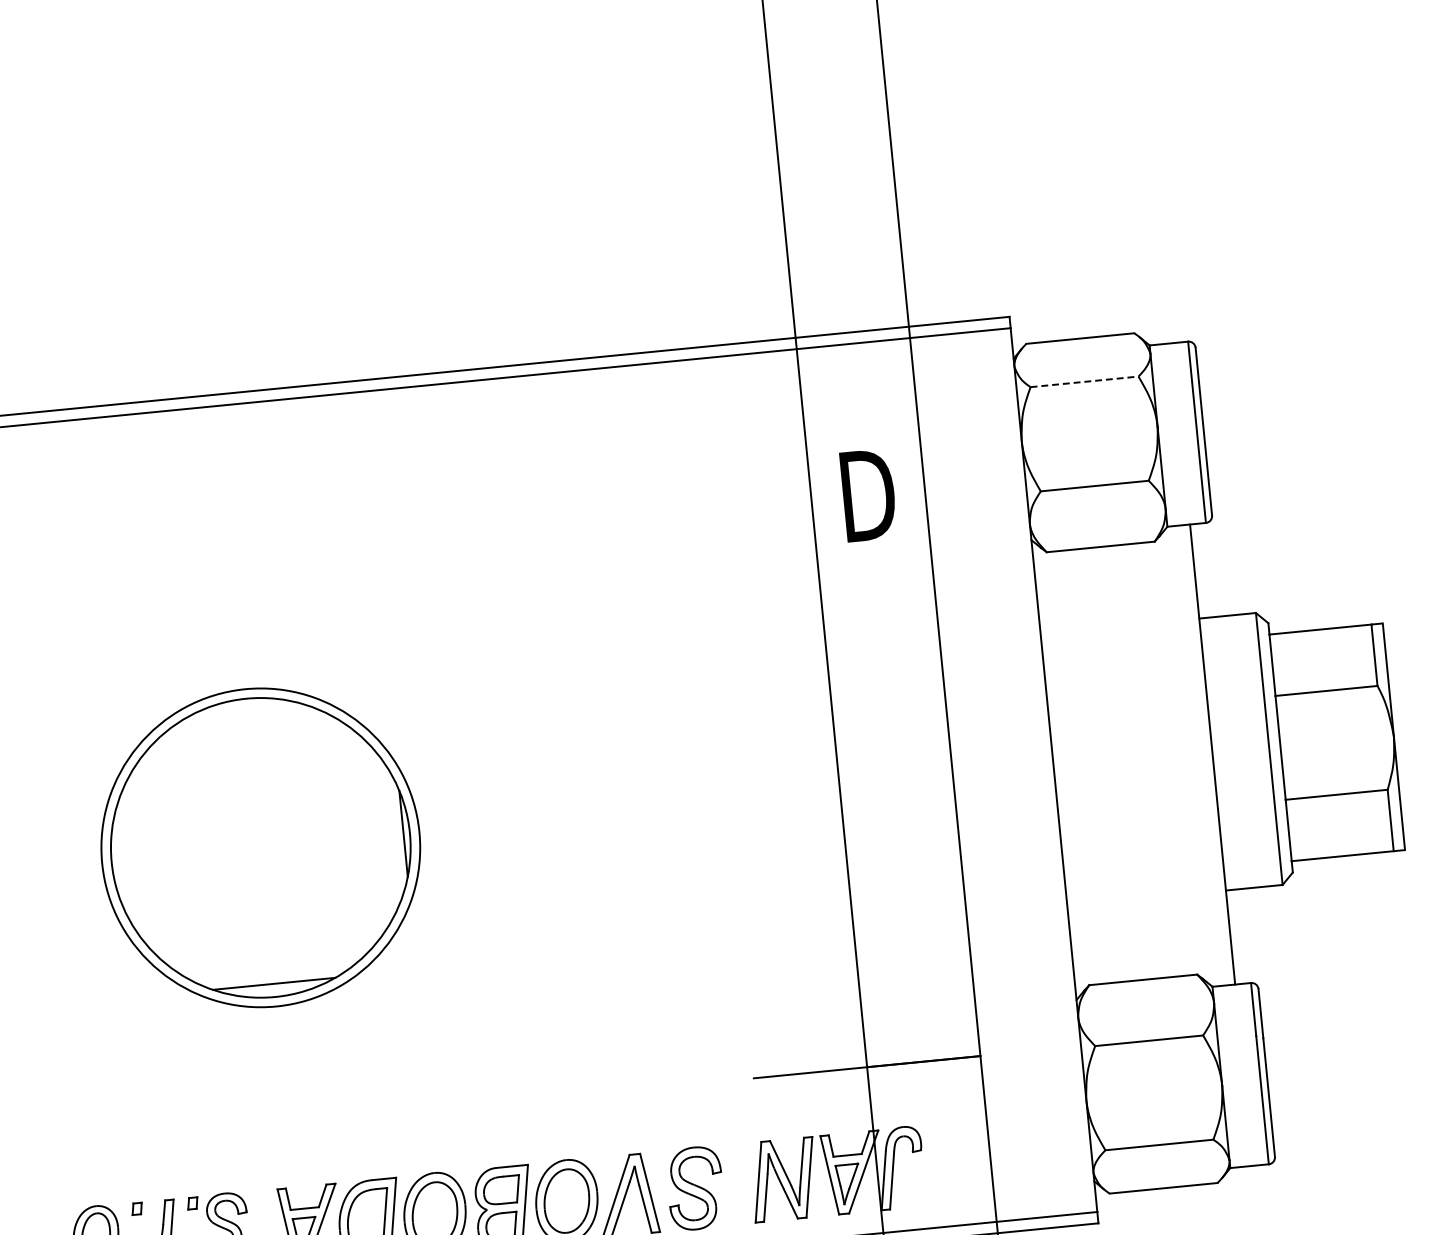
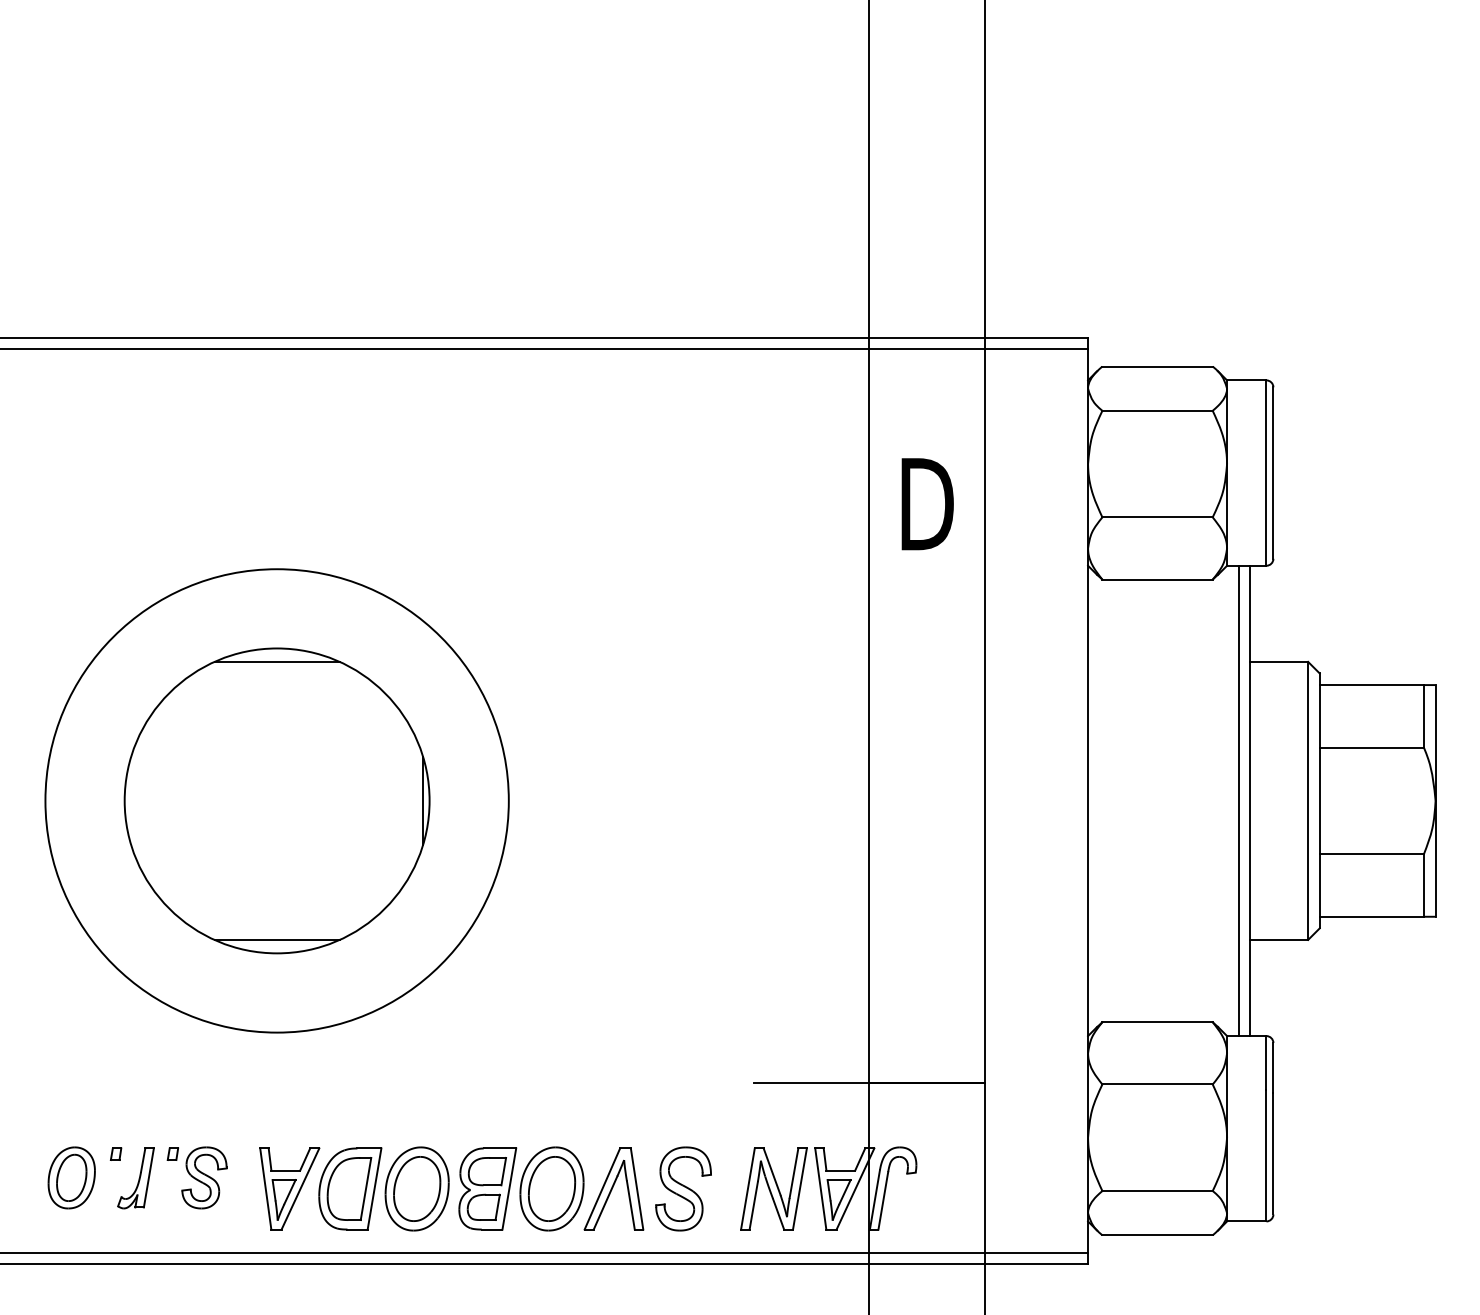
line: (1085, 381) -> (1158, 410), dashed -> solid
line: (246, 711) -> (276, 661), added
line: (1201, 755) -> (1238, 800), added
circle: (260, 847) -> (276, 800), size x1.43

